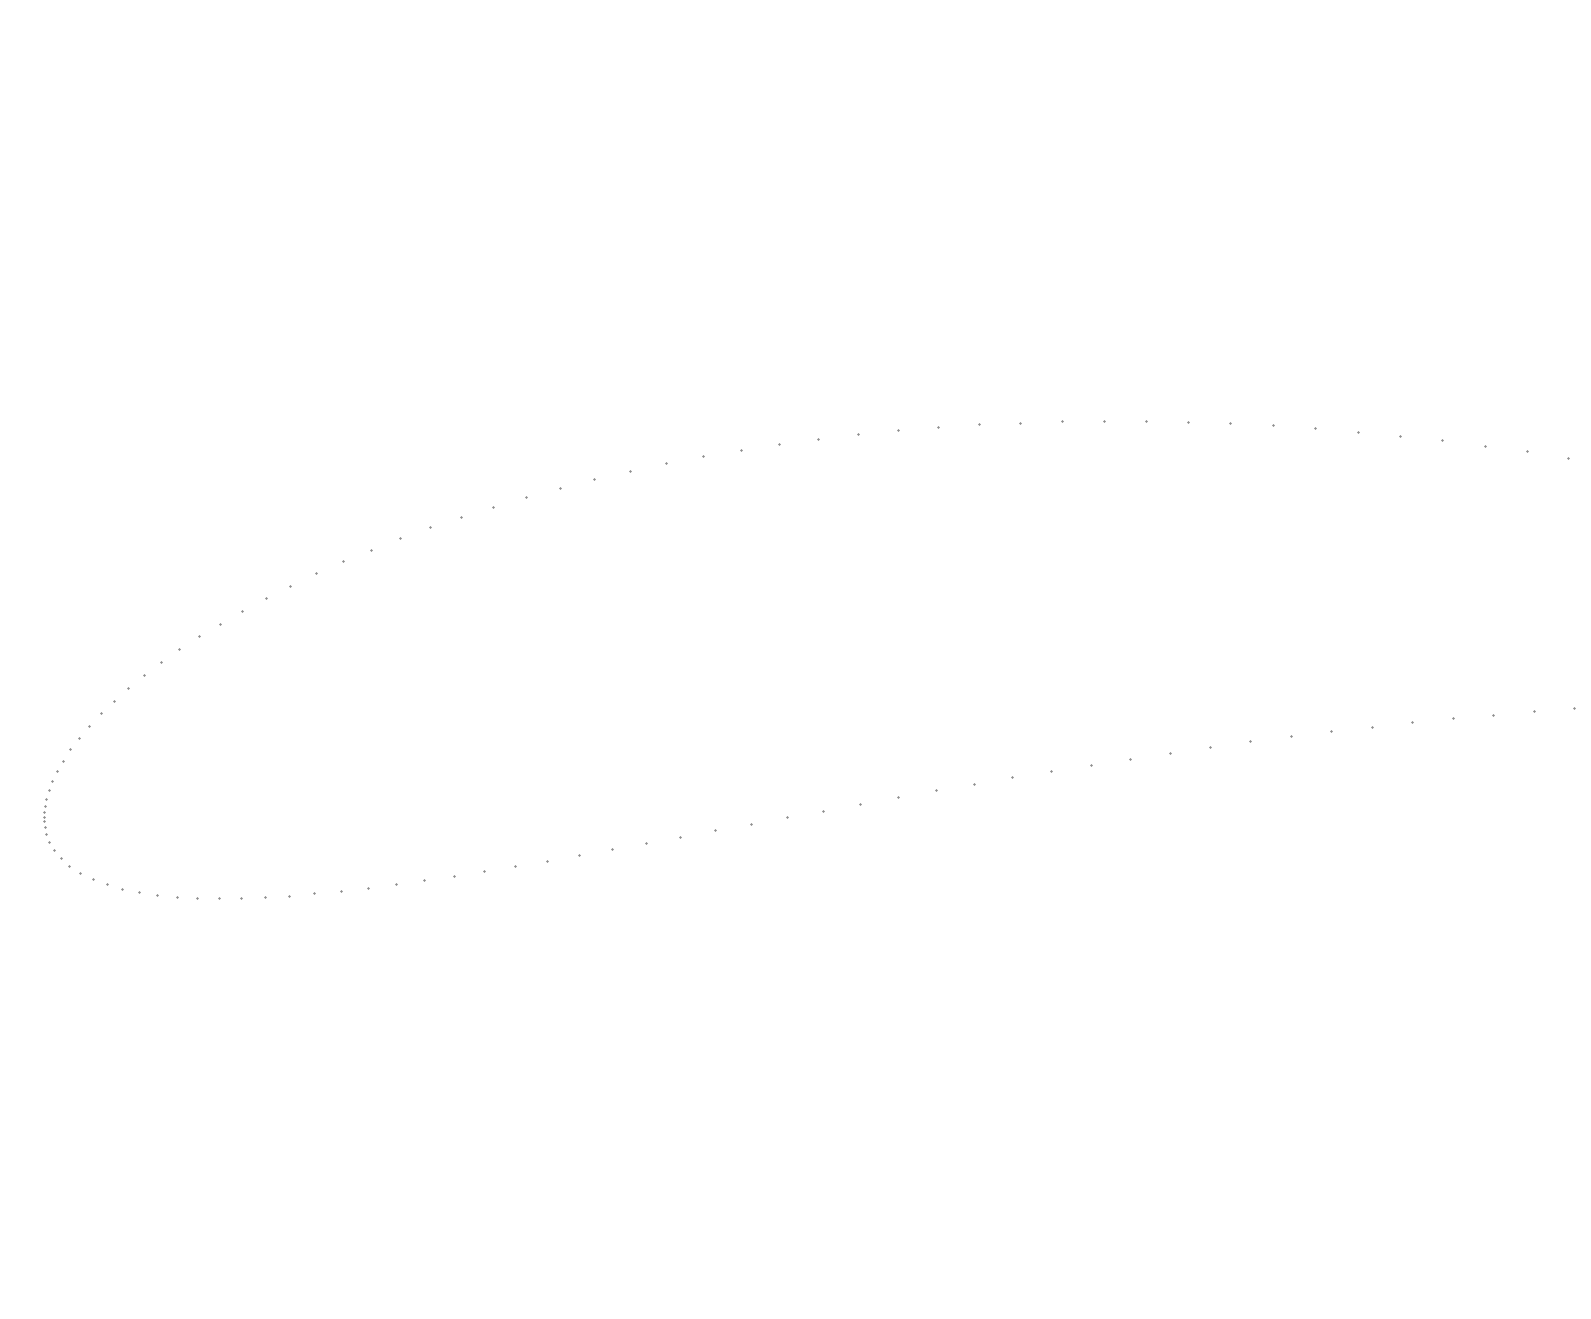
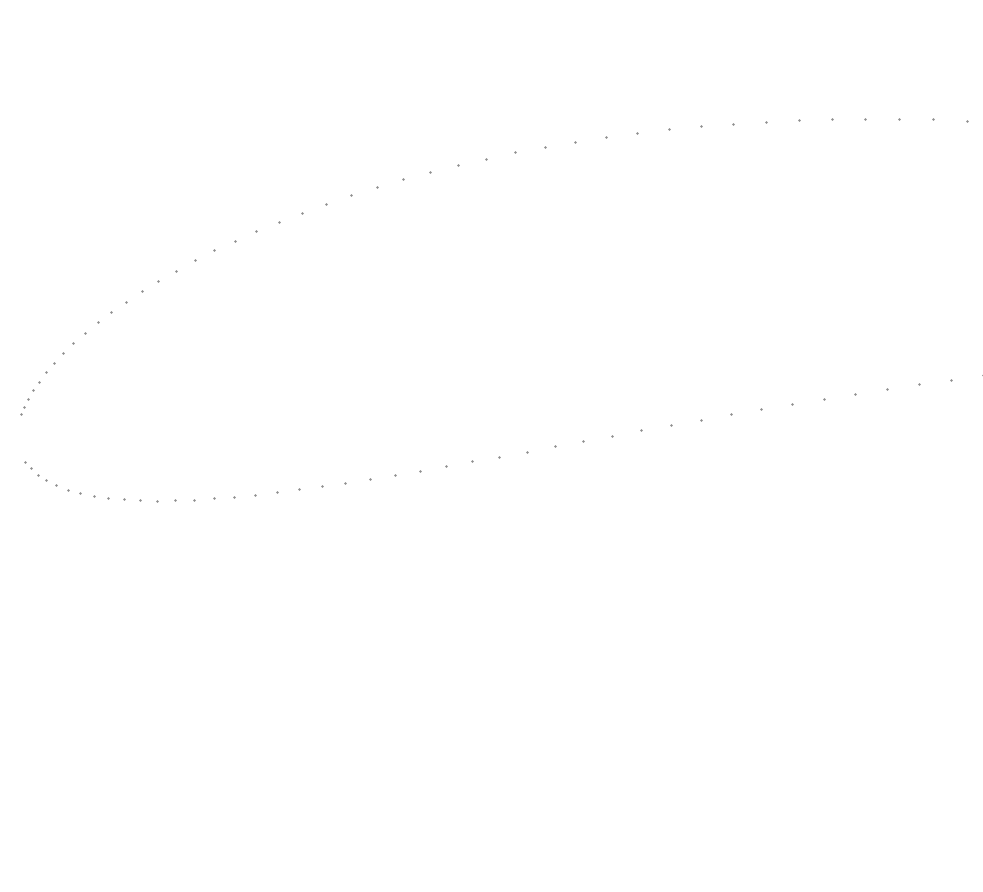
part: (46, 820) -> (19, 438), removed

